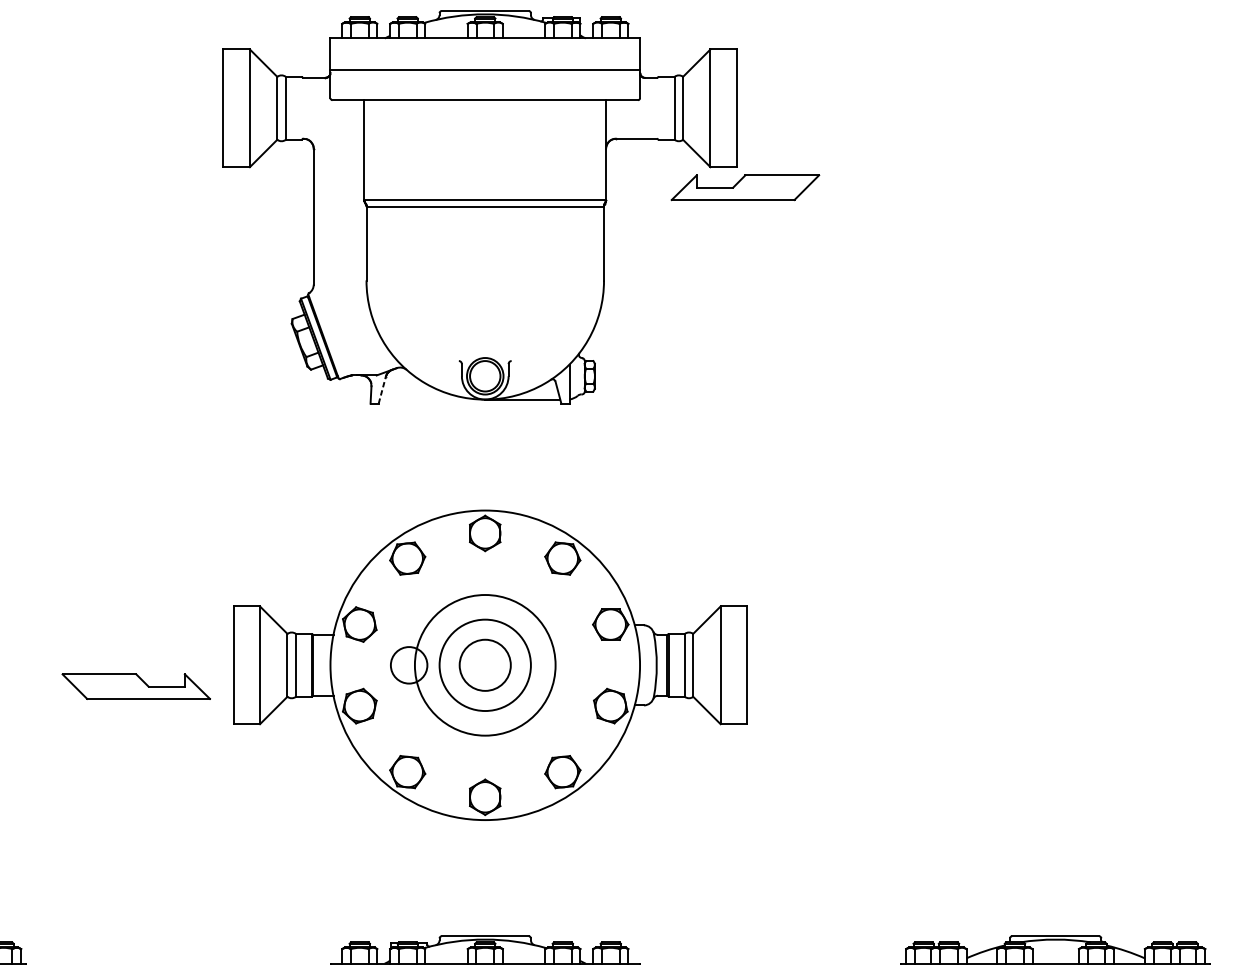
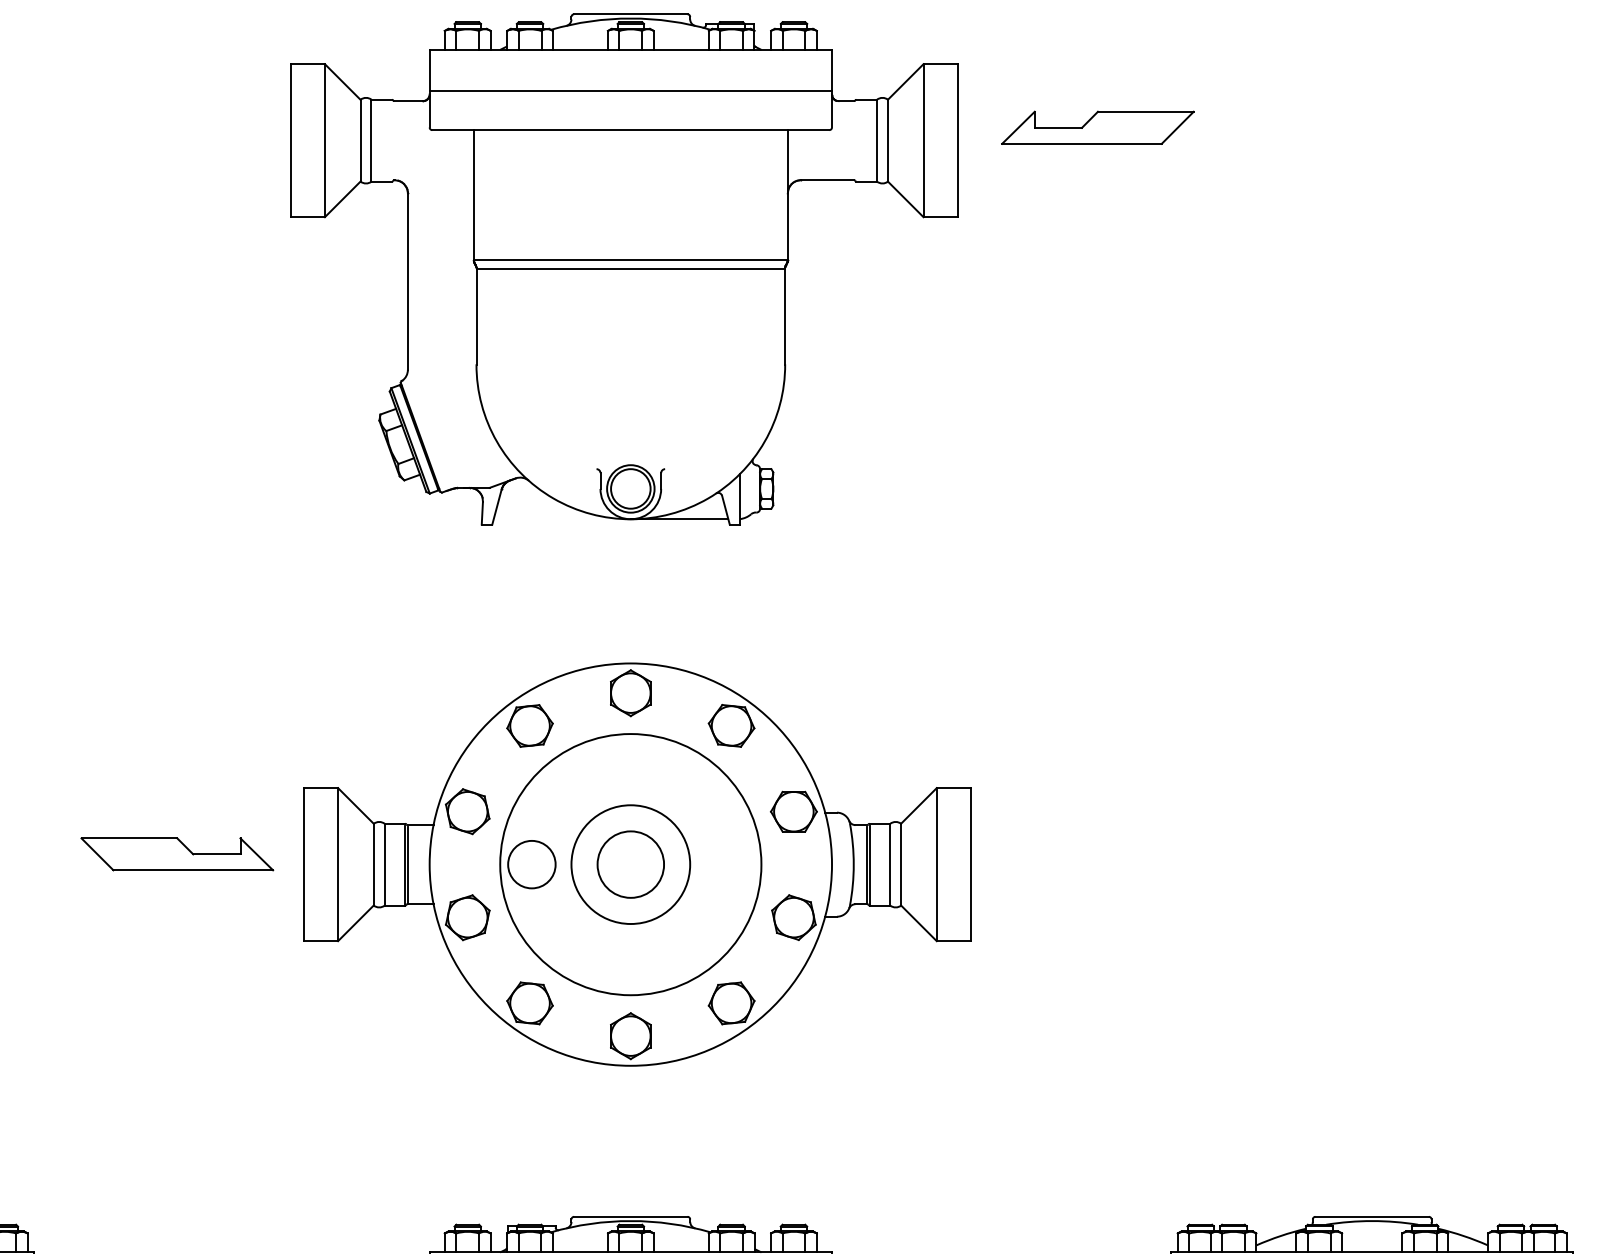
part: (745, 187) -> (1097, 127), moved
line: (382, 389) -> (497, 506), dashed -> solid
circle: (485, 665) -> (630, 864), size x1.43
part: (136, 686) -> (177, 854), moved

